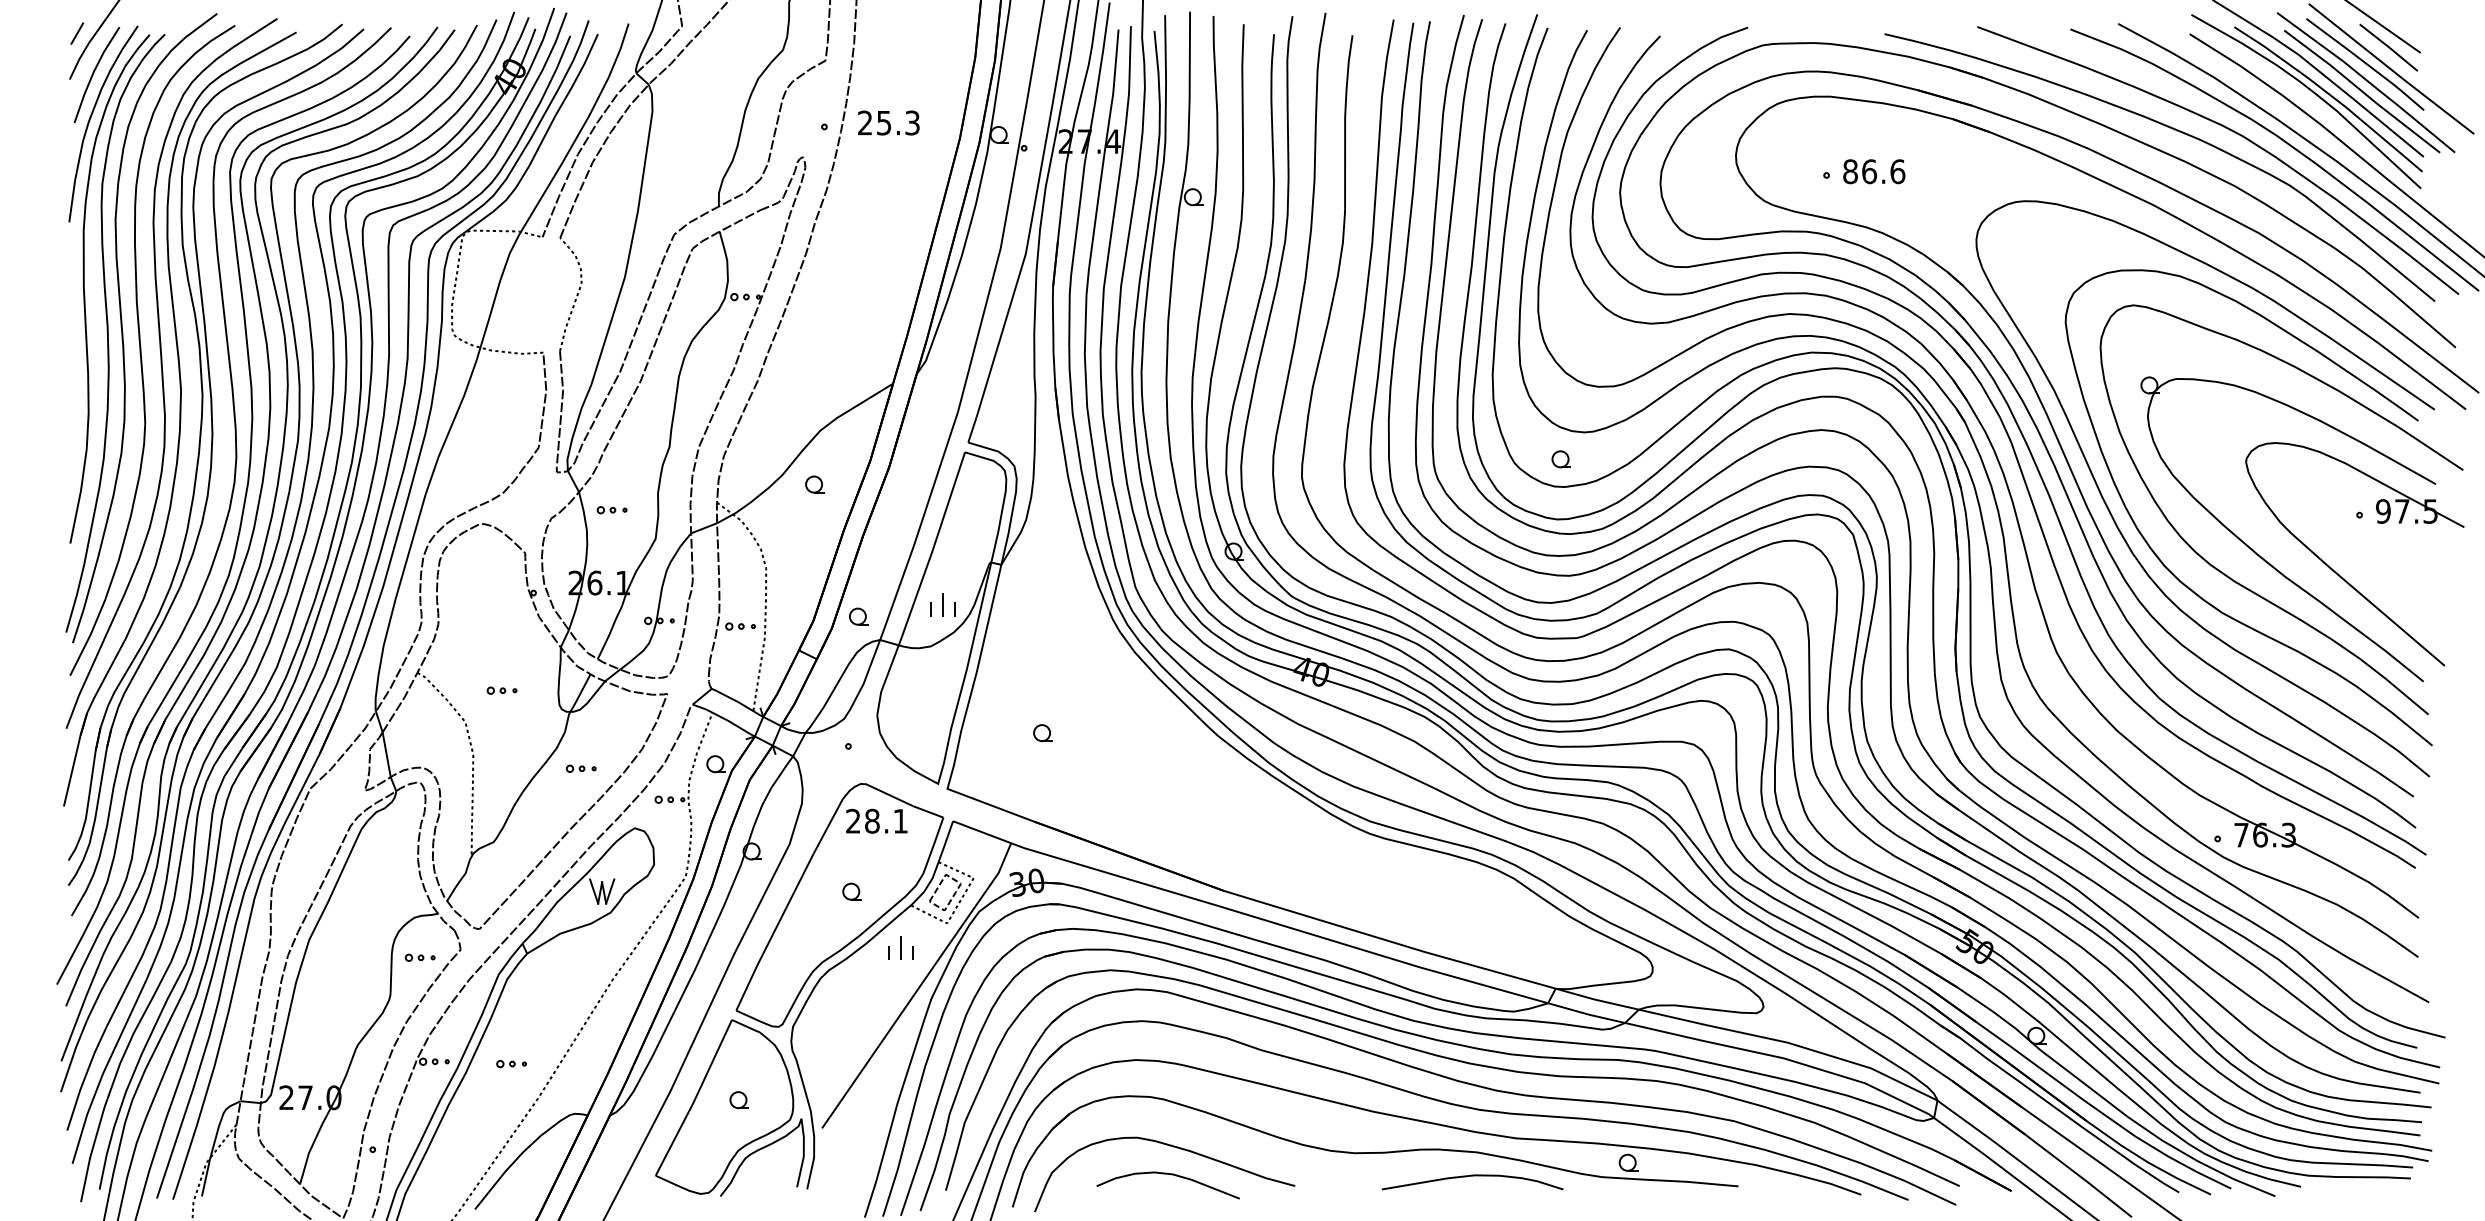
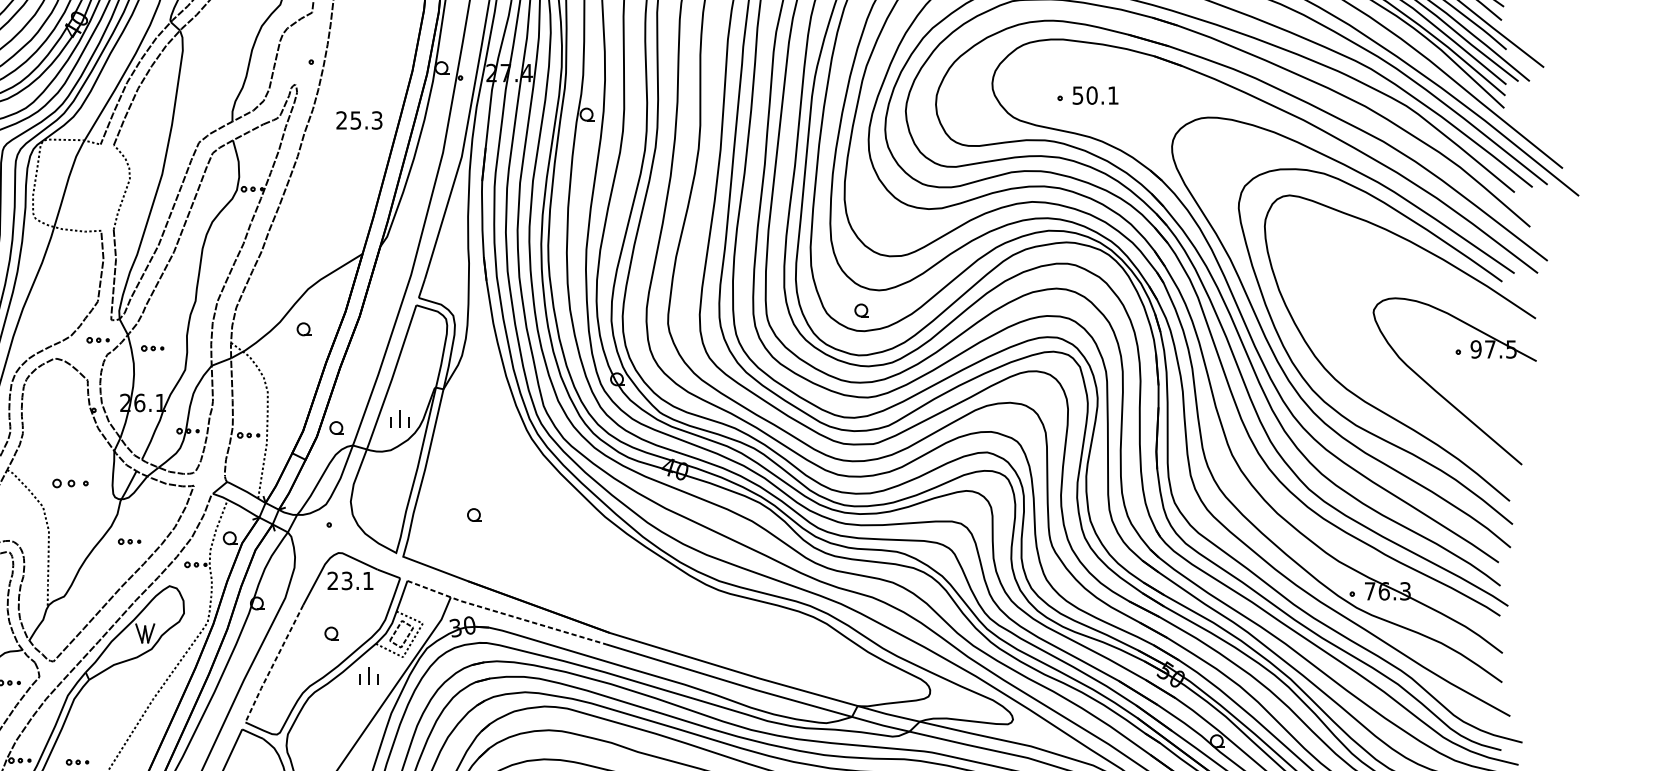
text: (888, 122) -> (359, 120), moved
text: (1874, 171) -> (1095, 95), 86.6 -> 50.1
part: (538, 499) -> (97, 340), added
part: (2264, 558) -> (1387, 384), removed
part: (501, 690) -> (70, 483), size x1.6
text: (872, 820) -> (347, 580), 28.1 -> 23.1
line: (1083, 865) -> (504, 613), solid -> dashed
line: (773, 933) -> (273, 664), solid -> dashed

